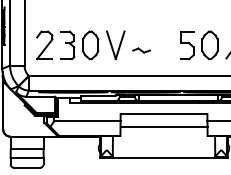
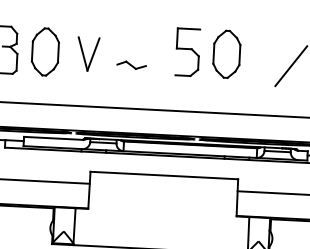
part: (115, 45) -> (87, 54), size x0.7
part: (199, 45) -> (208, 53), moved
line: (163, 127) -> (162, 198), removed

